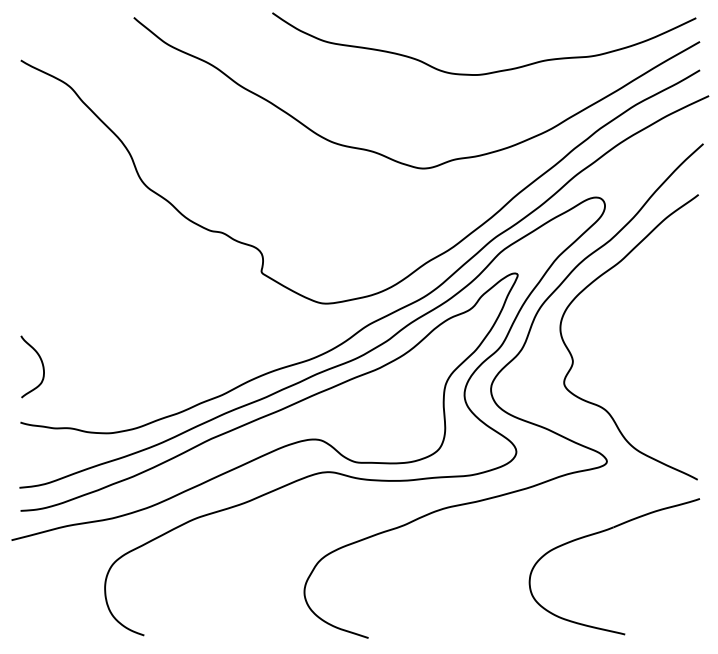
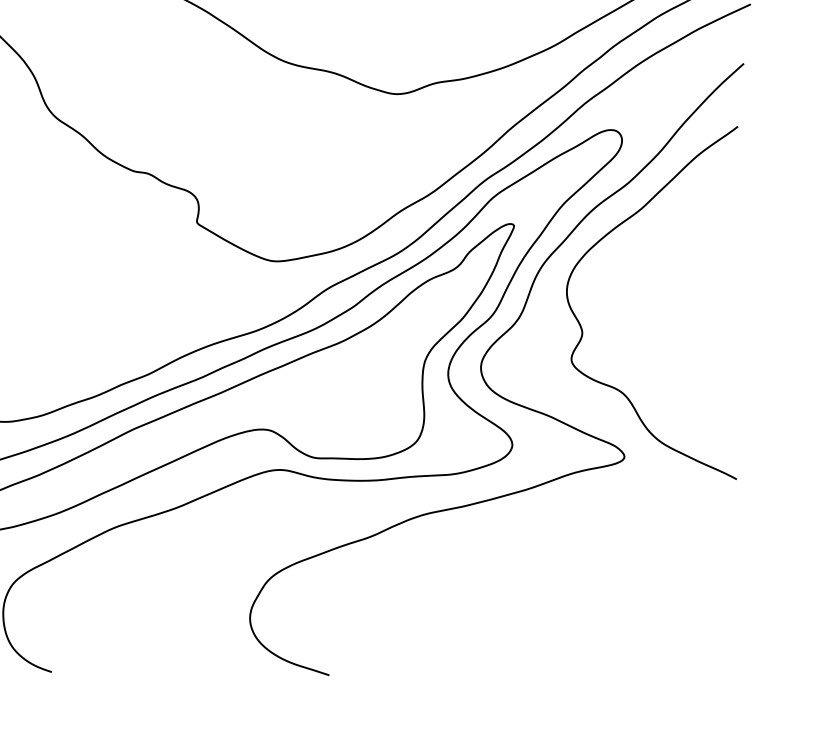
part: (602, 532) -> (618, 544), removed

